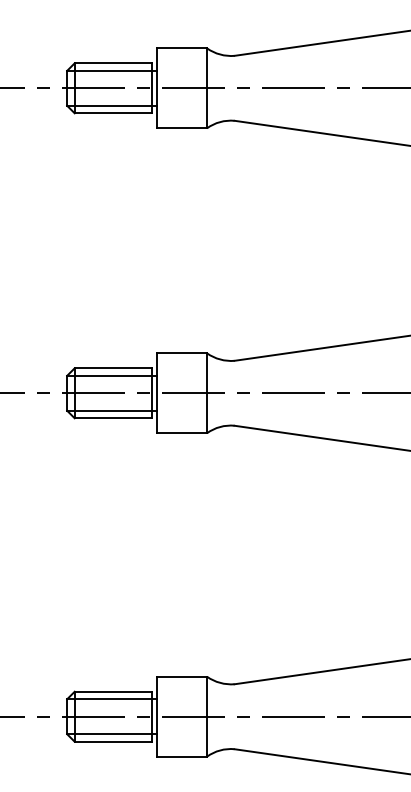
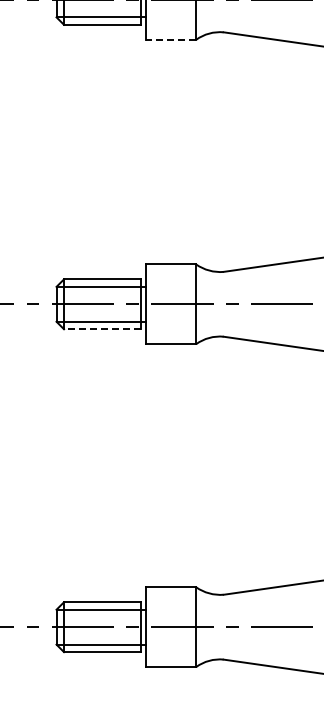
line: (182, 128) -> (171, 40), solid -> dashed
line: (113, 418) -> (102, 329), solid -> dashed

